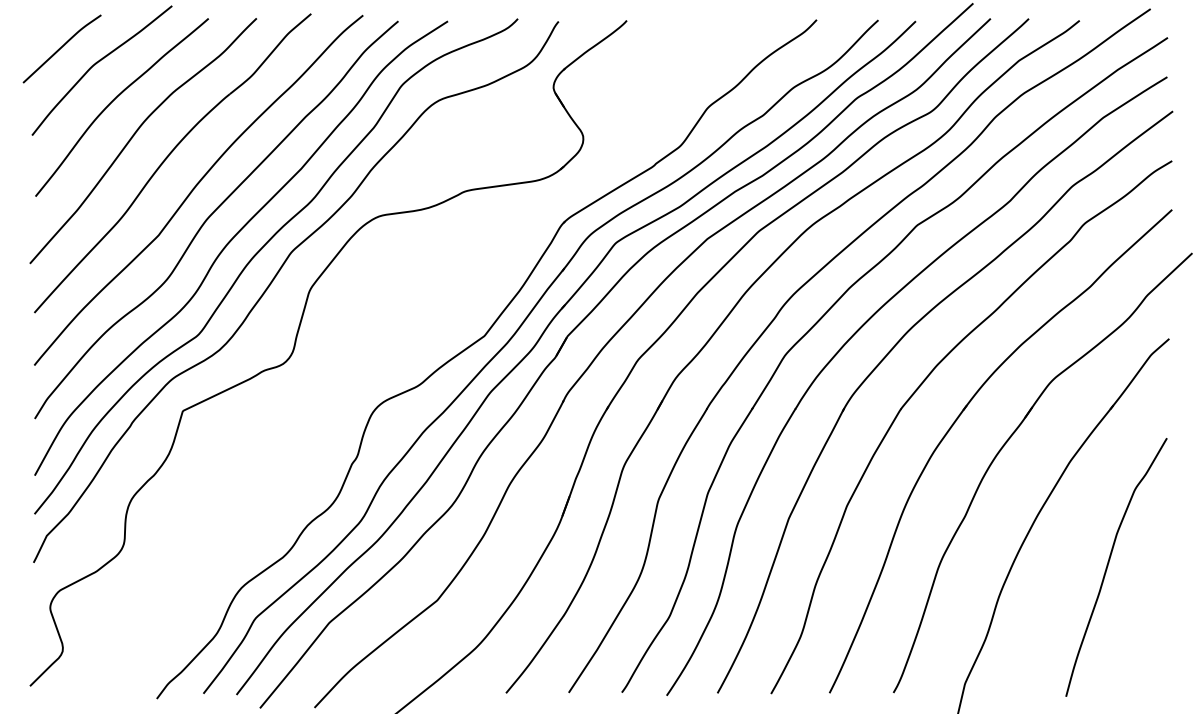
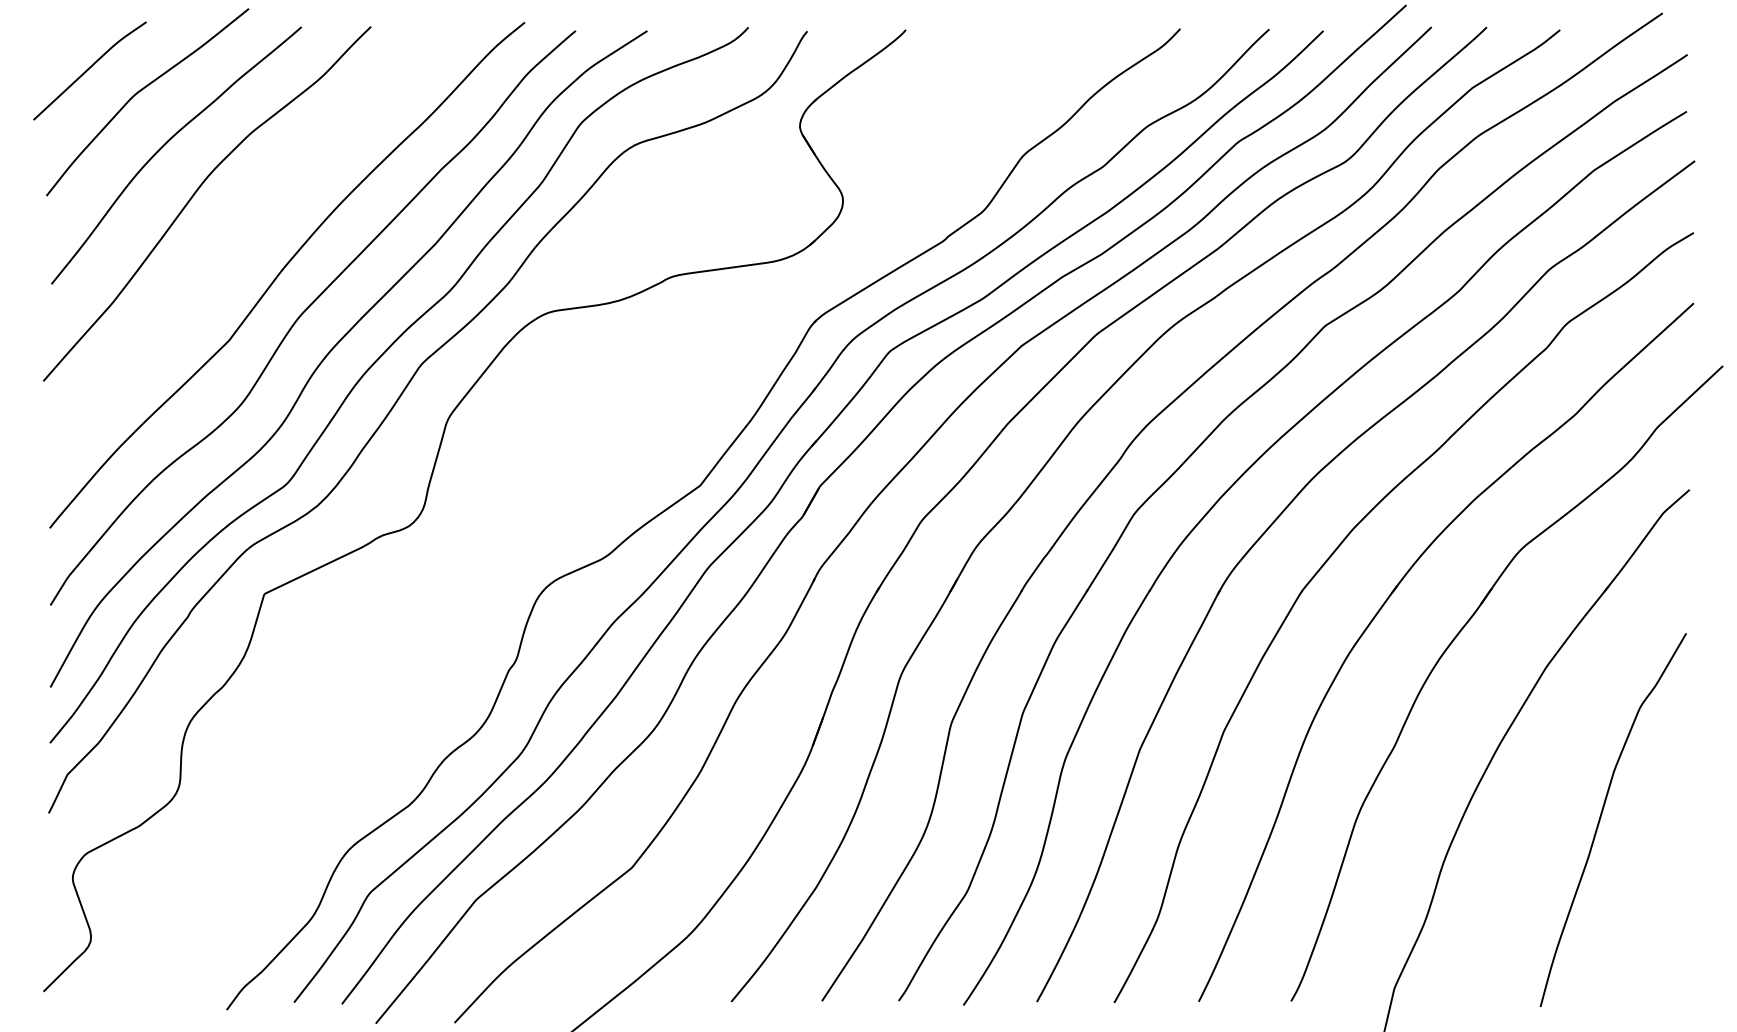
part: (167, 158) -> (242, 229), removed

